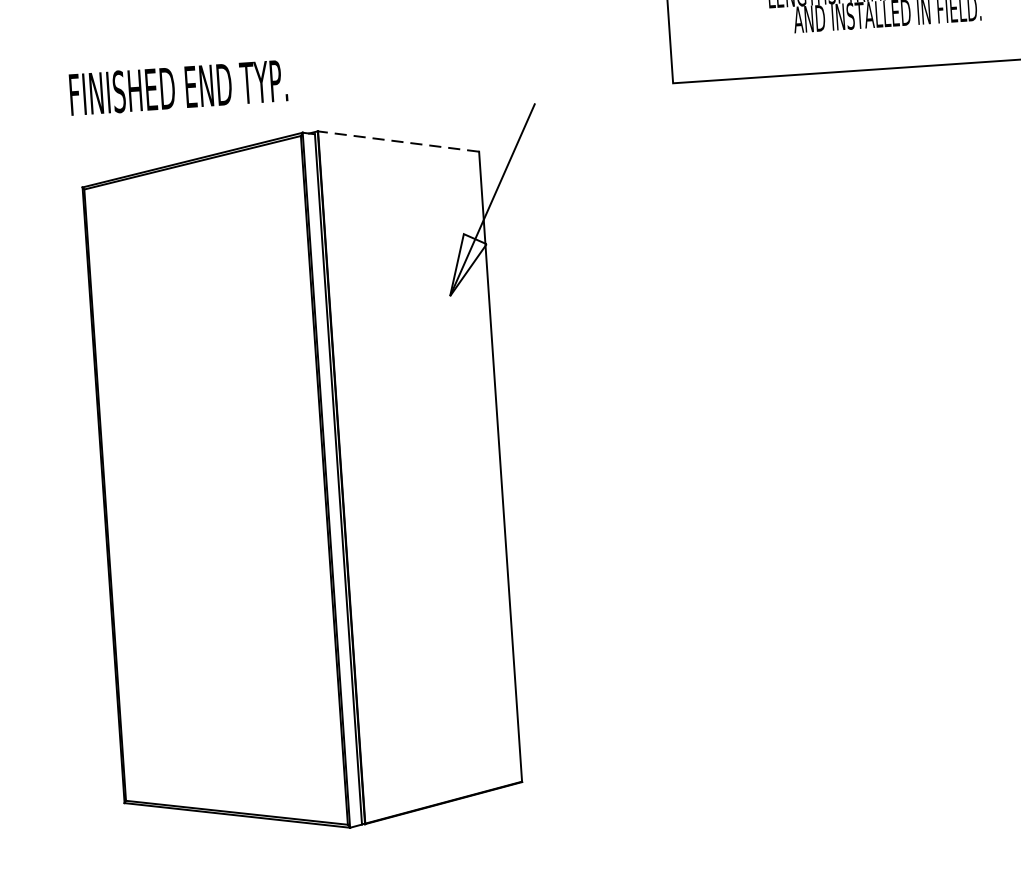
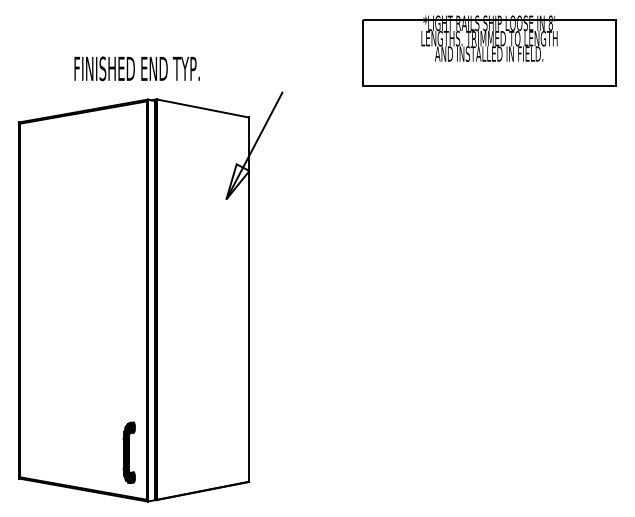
text: (177, 87) -> (136, 68), moved
line: (398, 141) -> (202, 108), dashed -> solid
part: (310, 745) -> (128, 452), added

